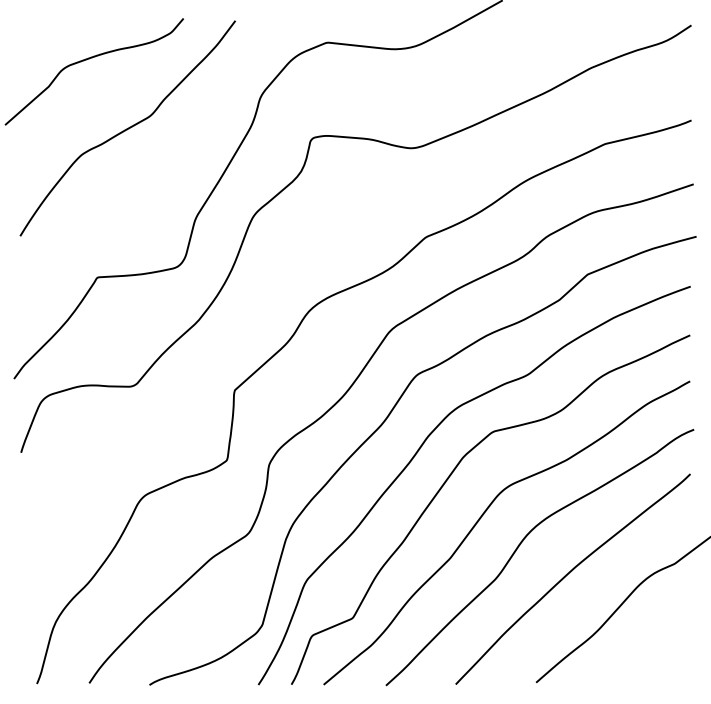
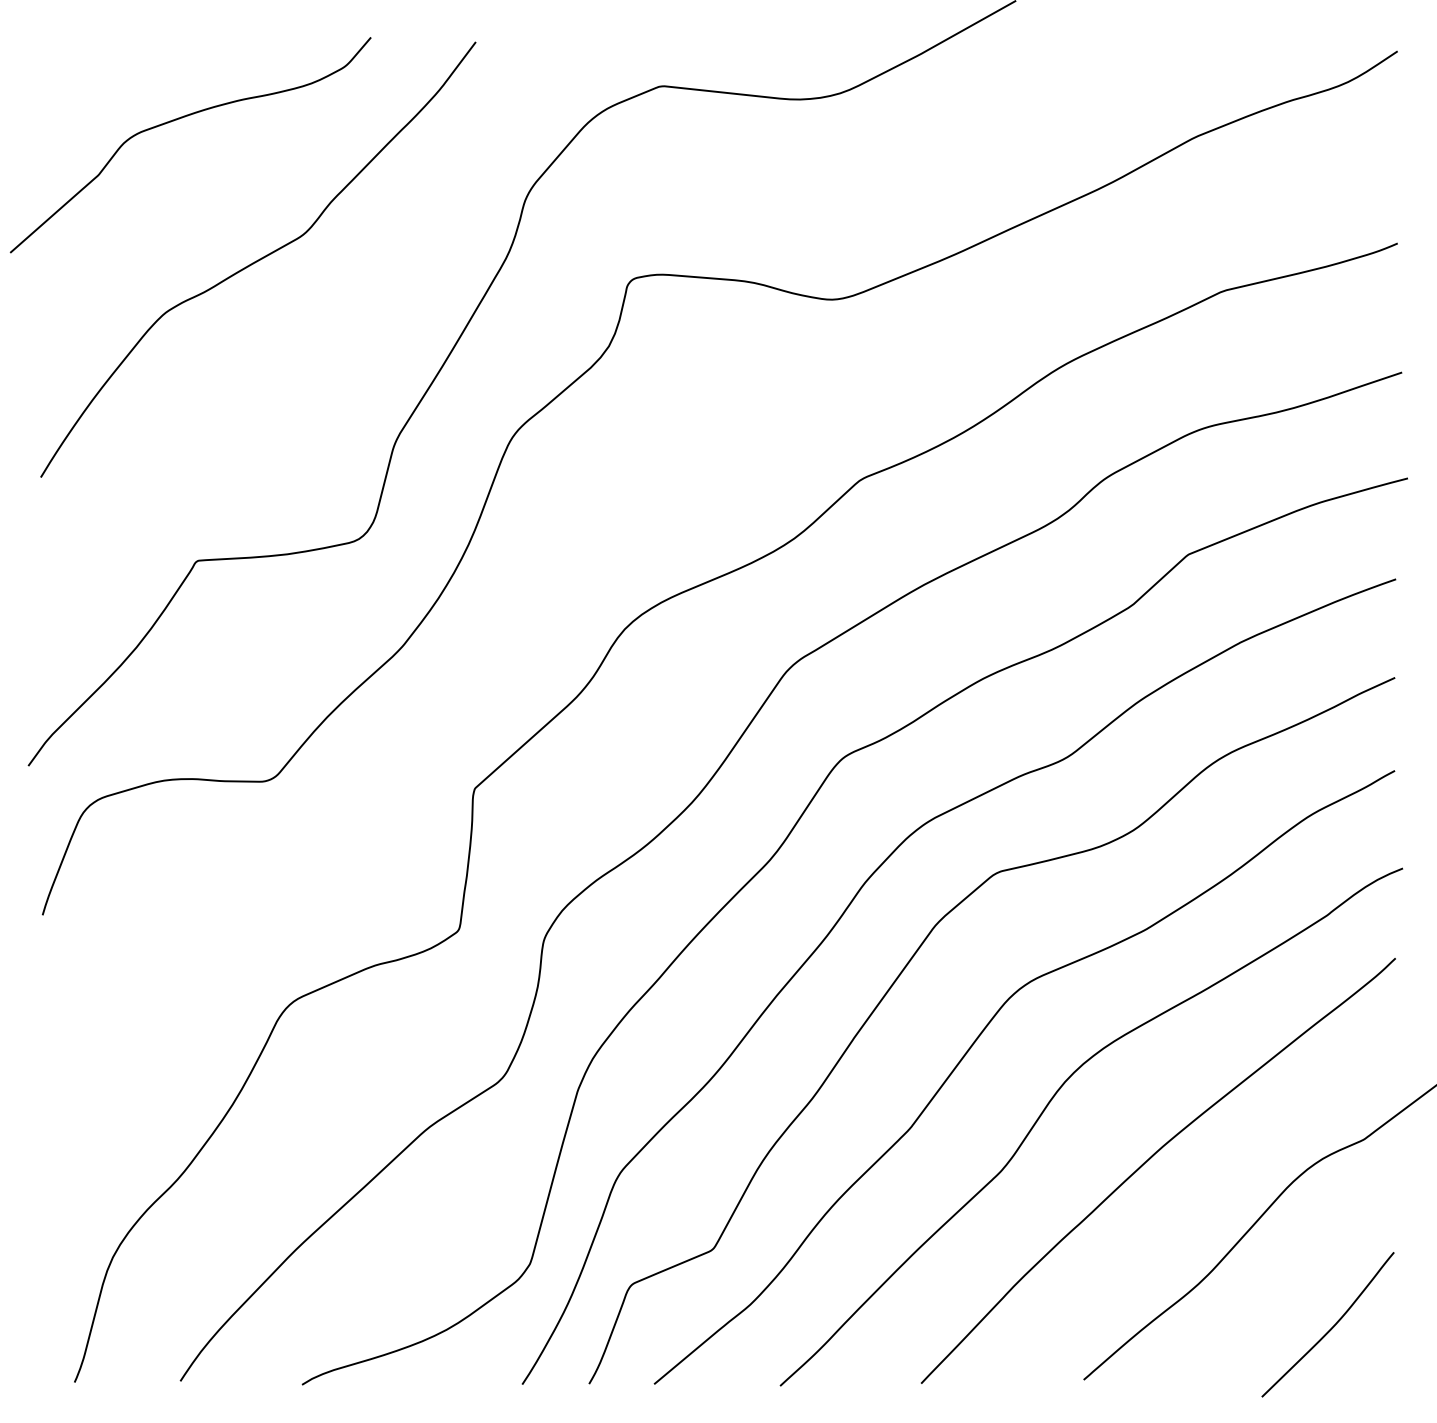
curve: (658, 656) -> (1330, 1327), added

